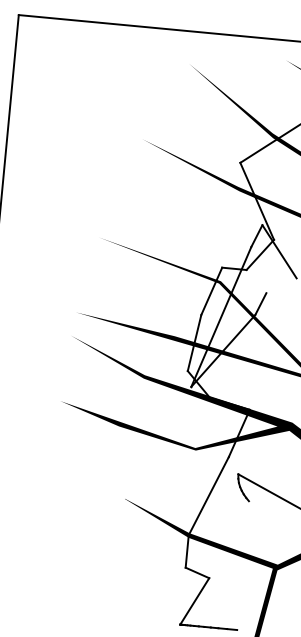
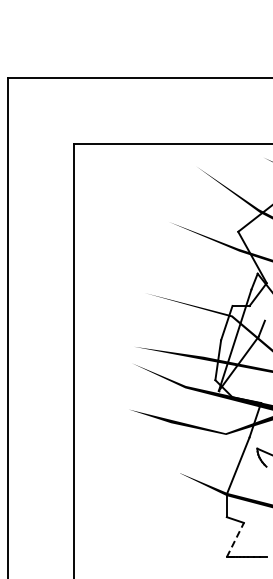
line: (195, 600) -> (235, 539), solid -> dashed

